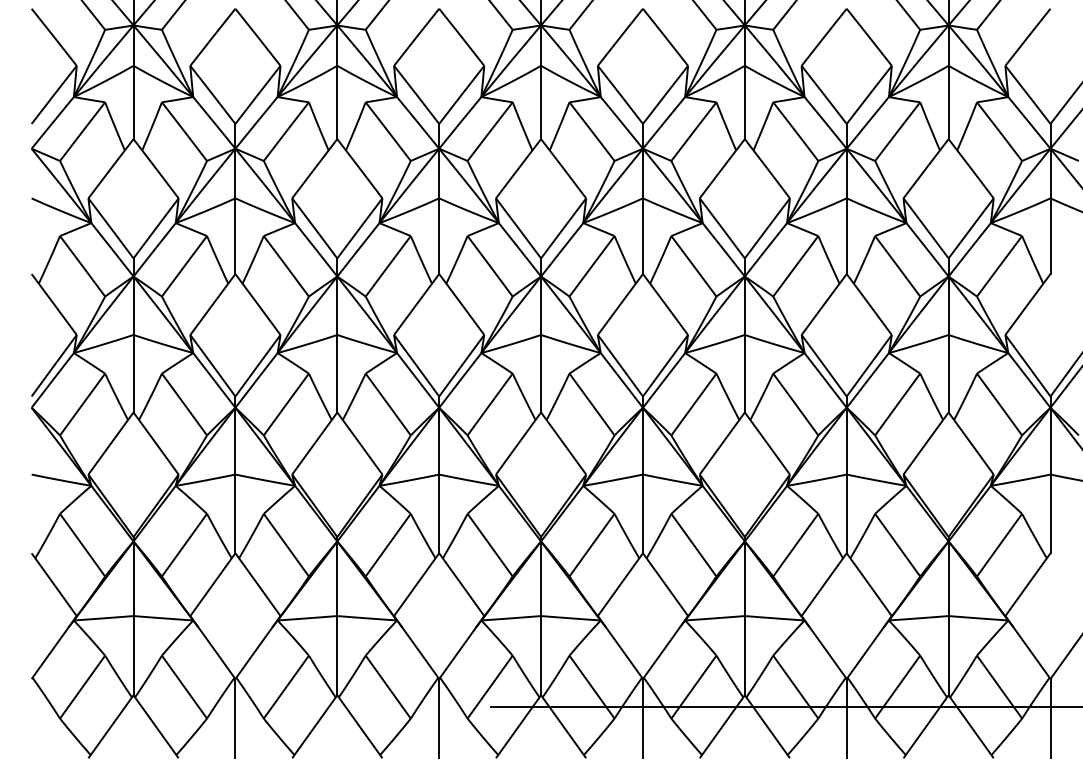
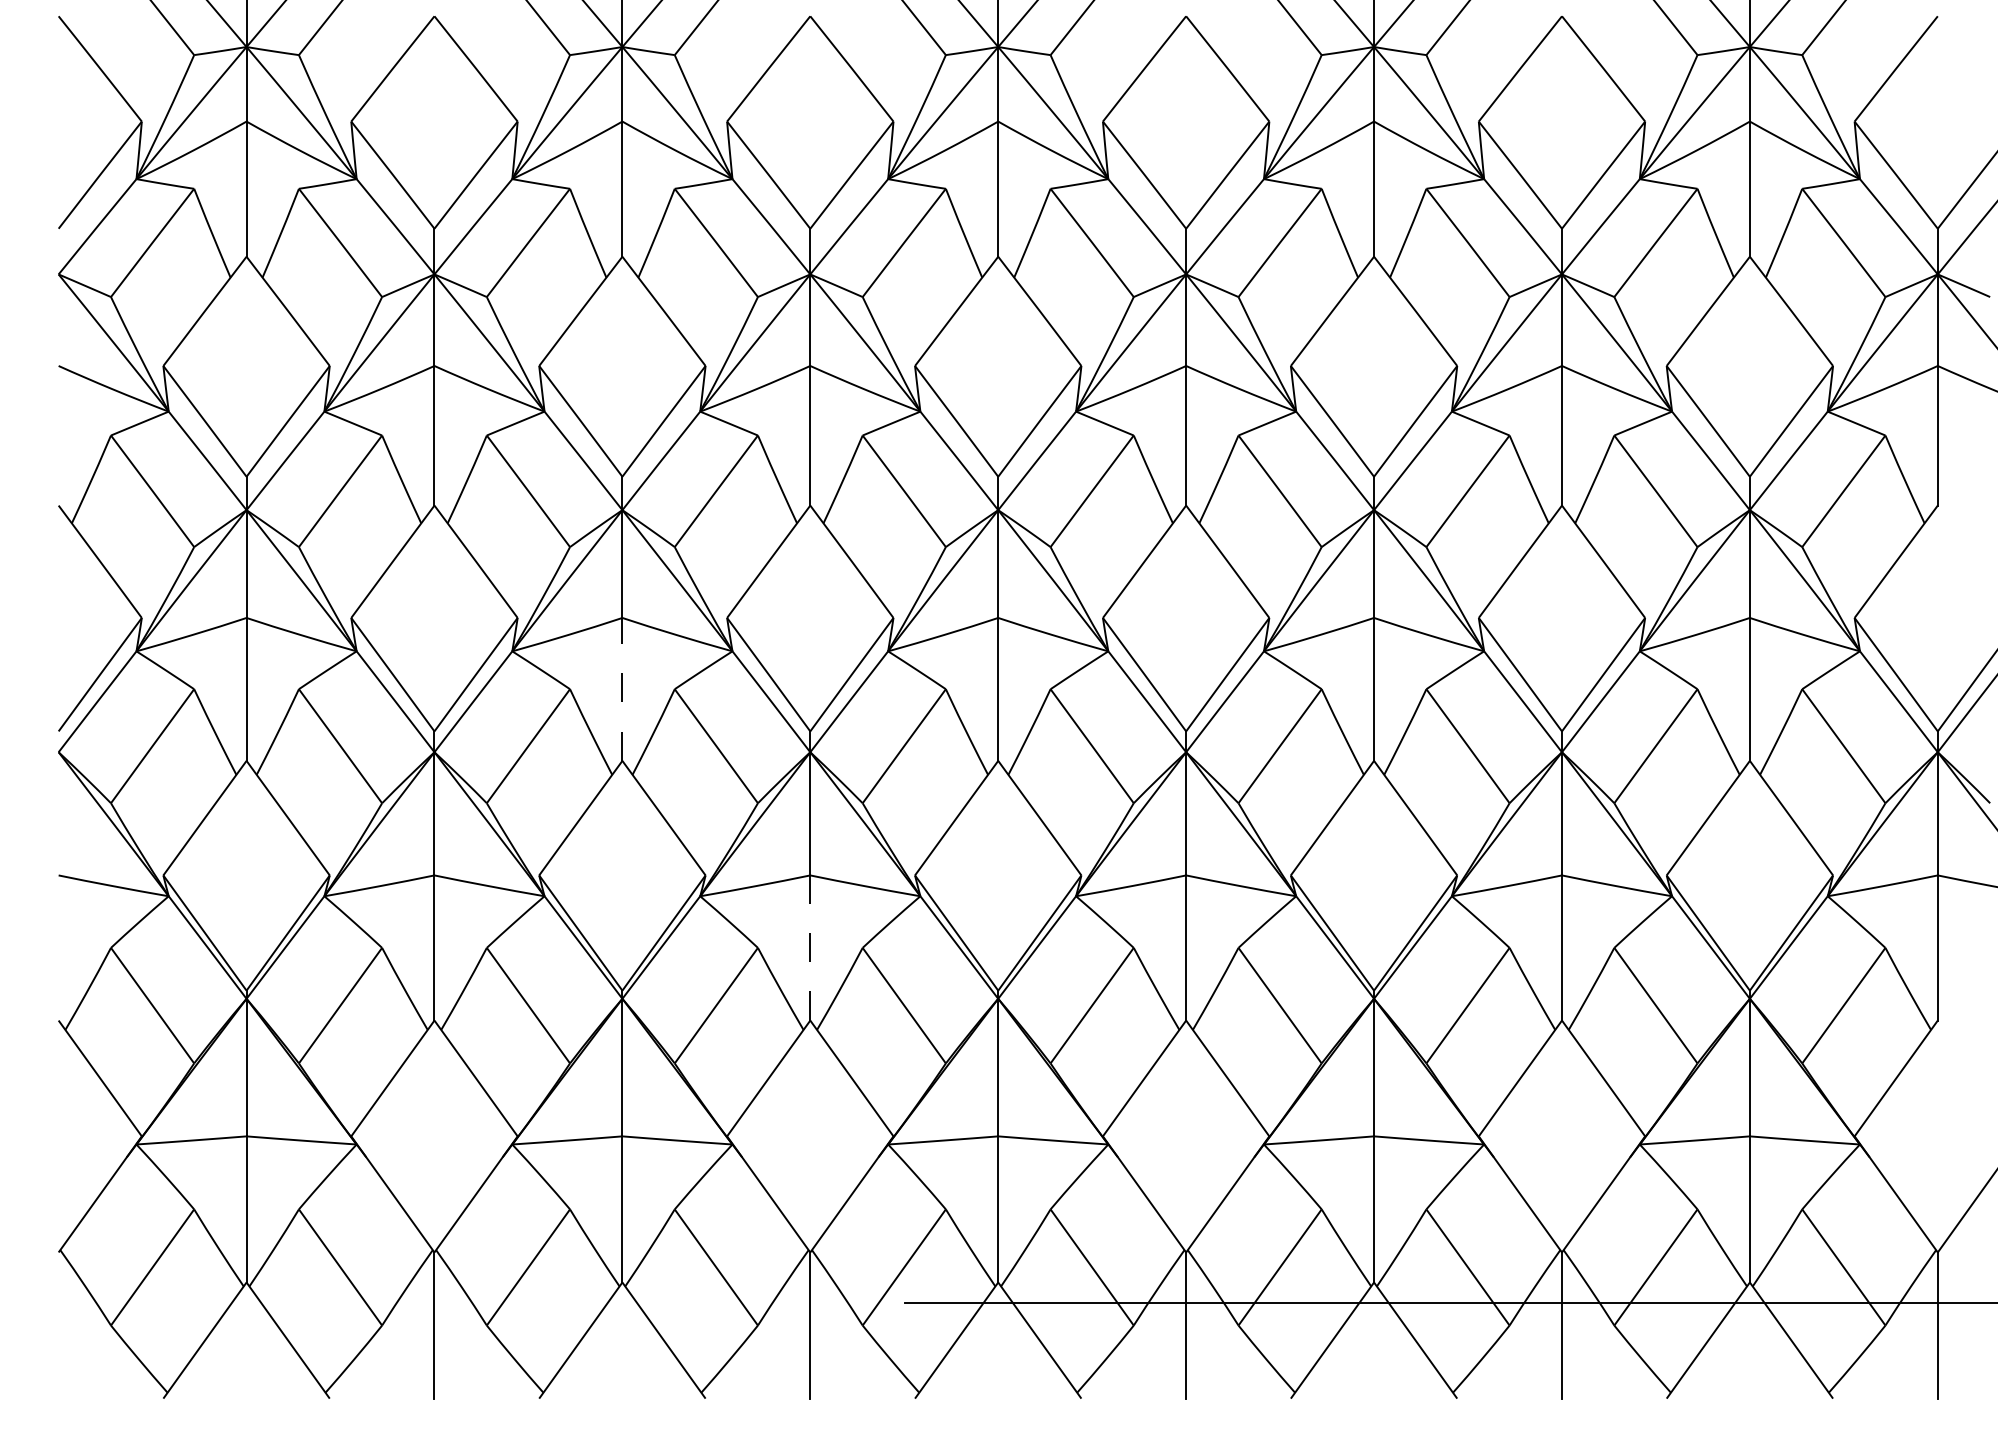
line: (337, 373) -> (622, 688), solid -> dashed
line: (439, 513) -> (810, 947), solid -> dashed

